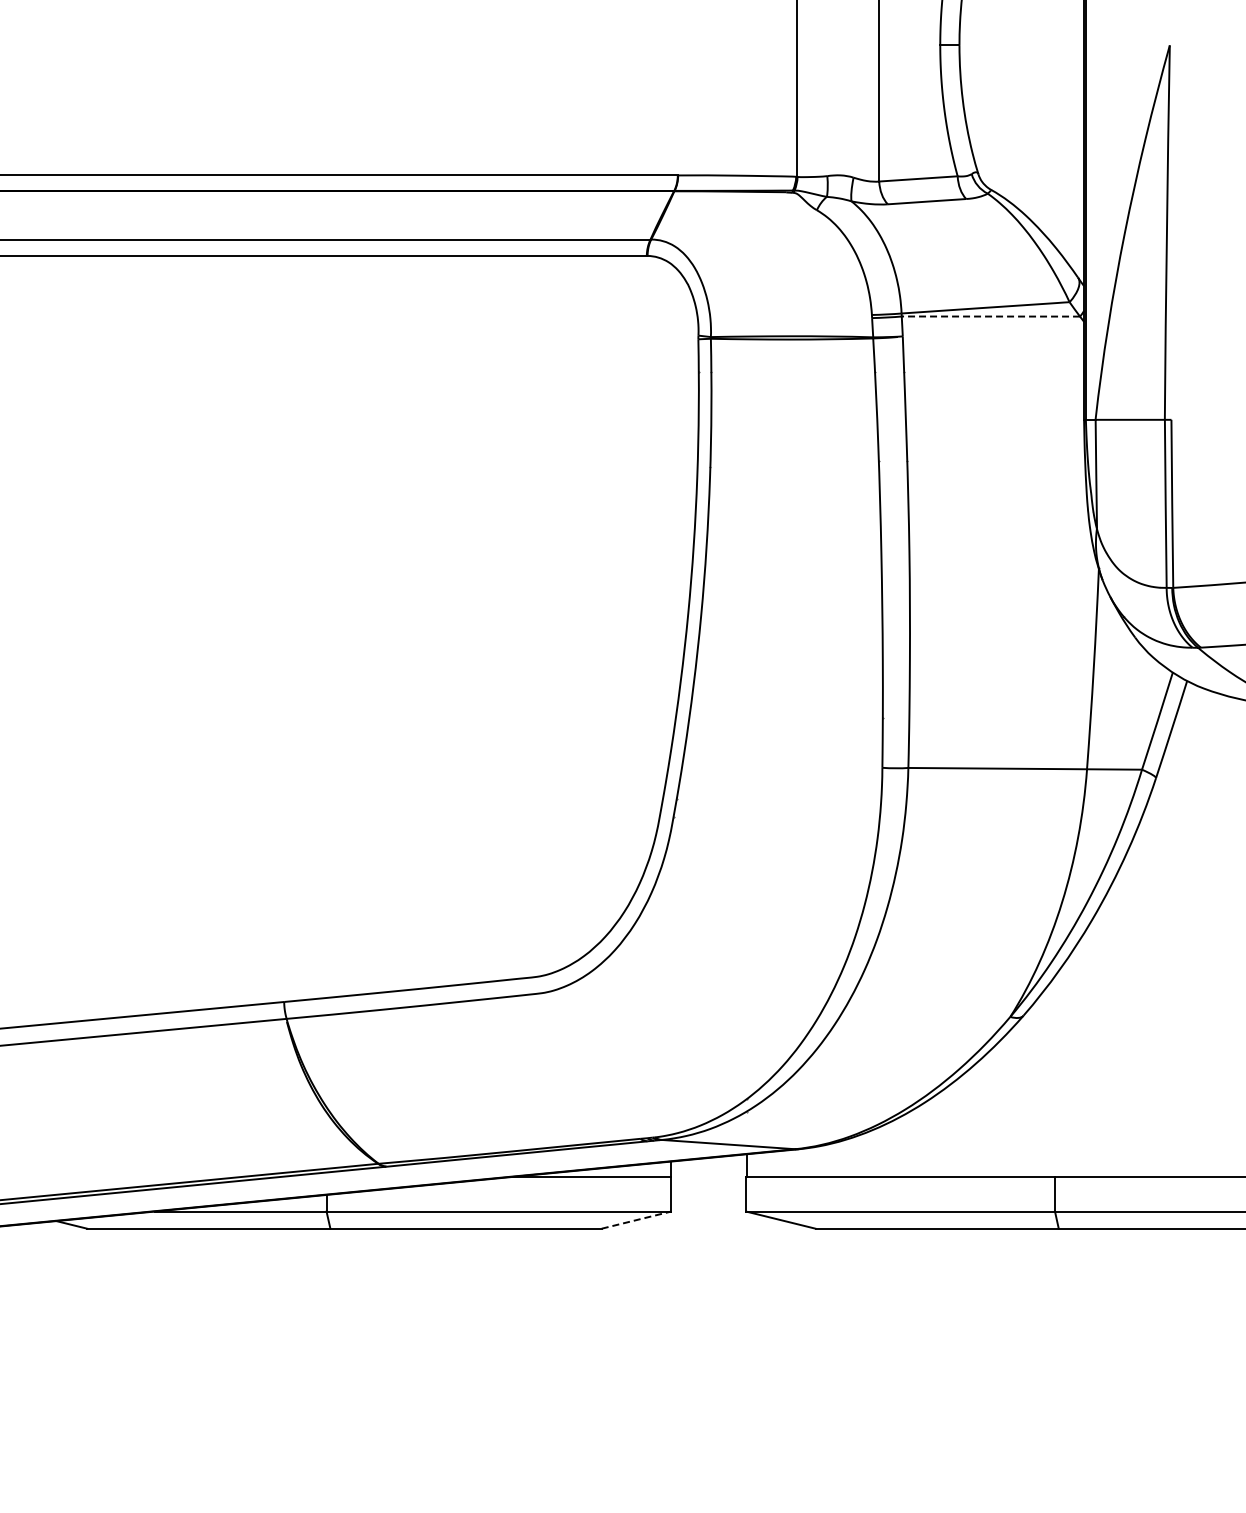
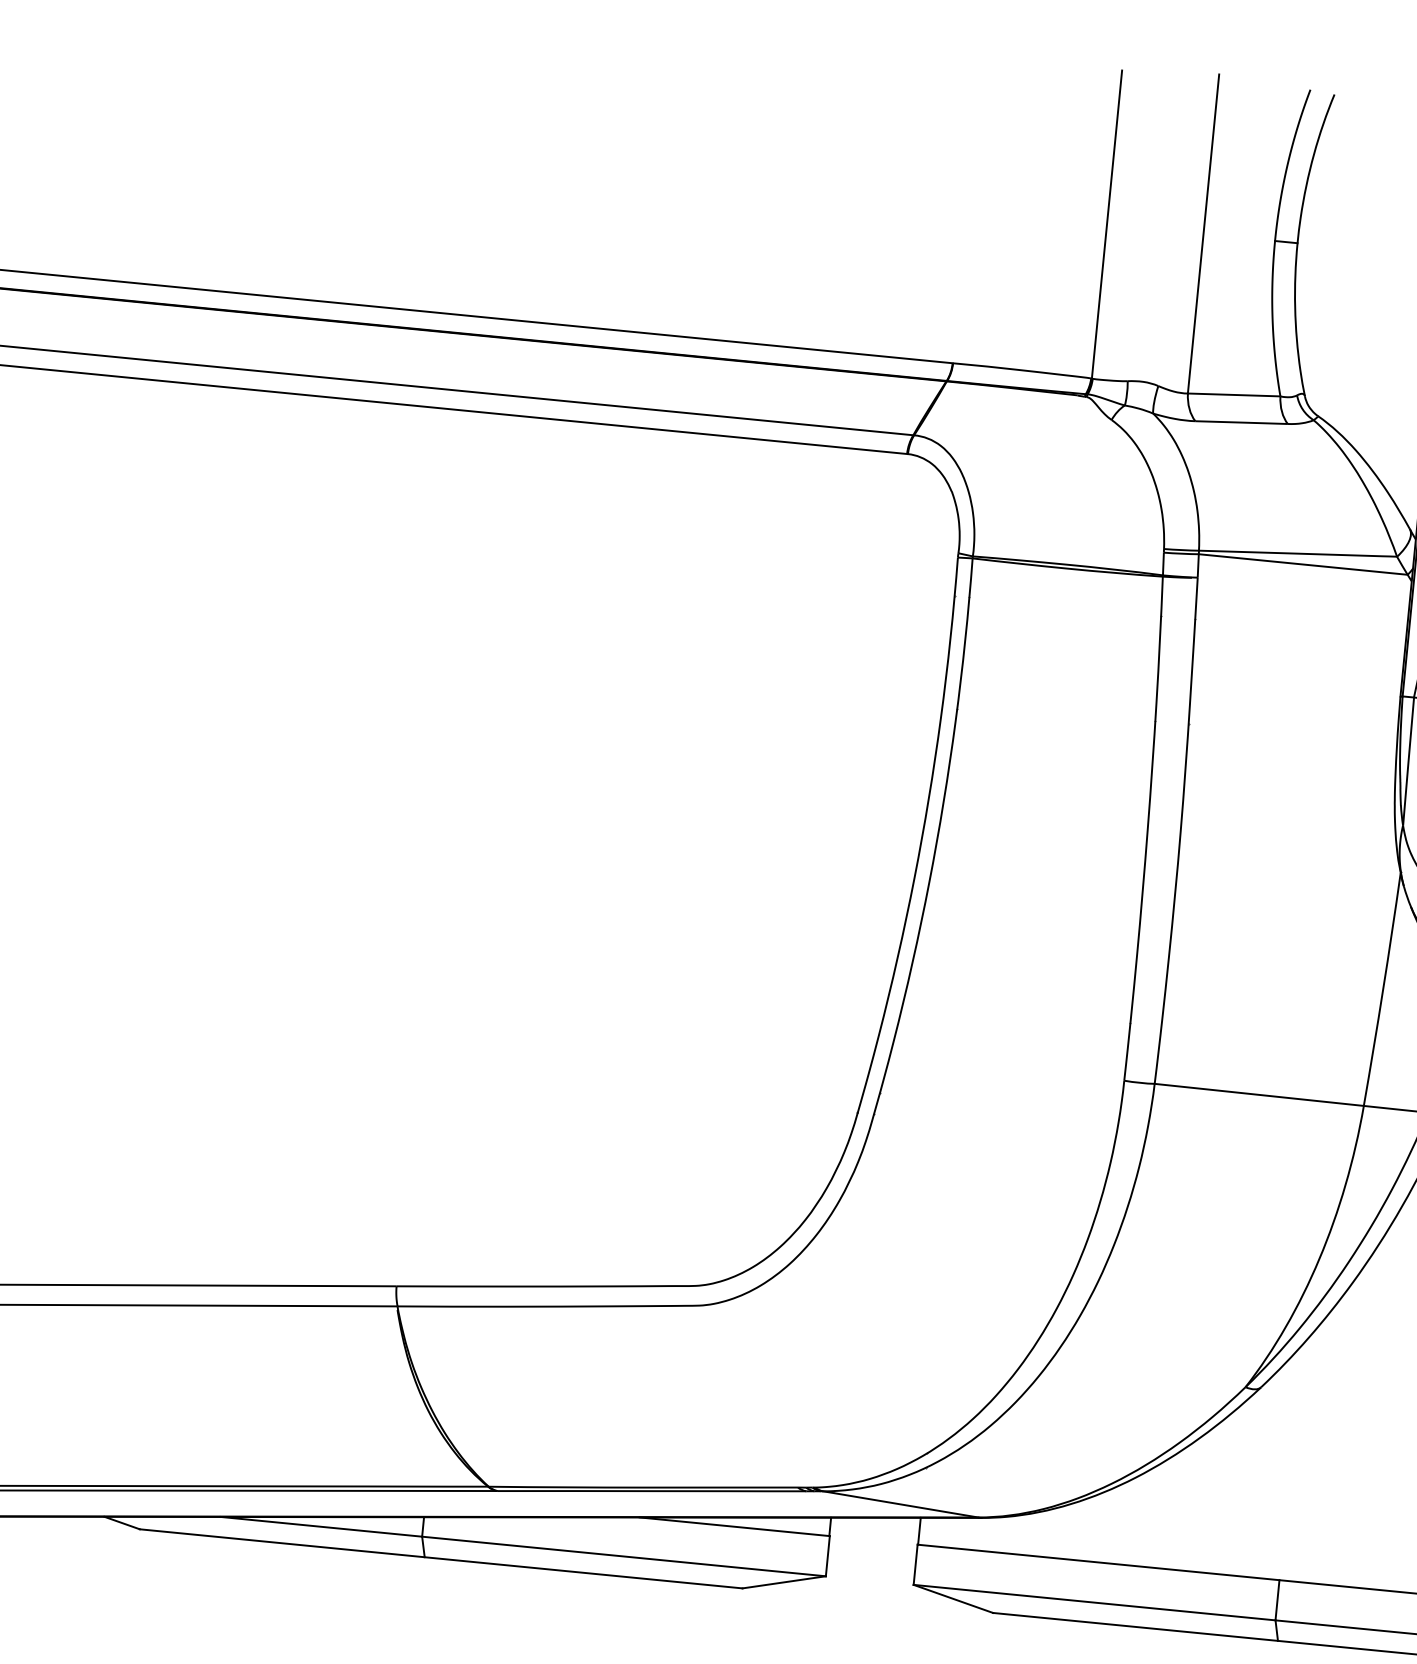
line: (990, 316) -> (1302, 564), dashed -> solid
line: (636, 1220) -> (784, 1582), dashed -> solid

